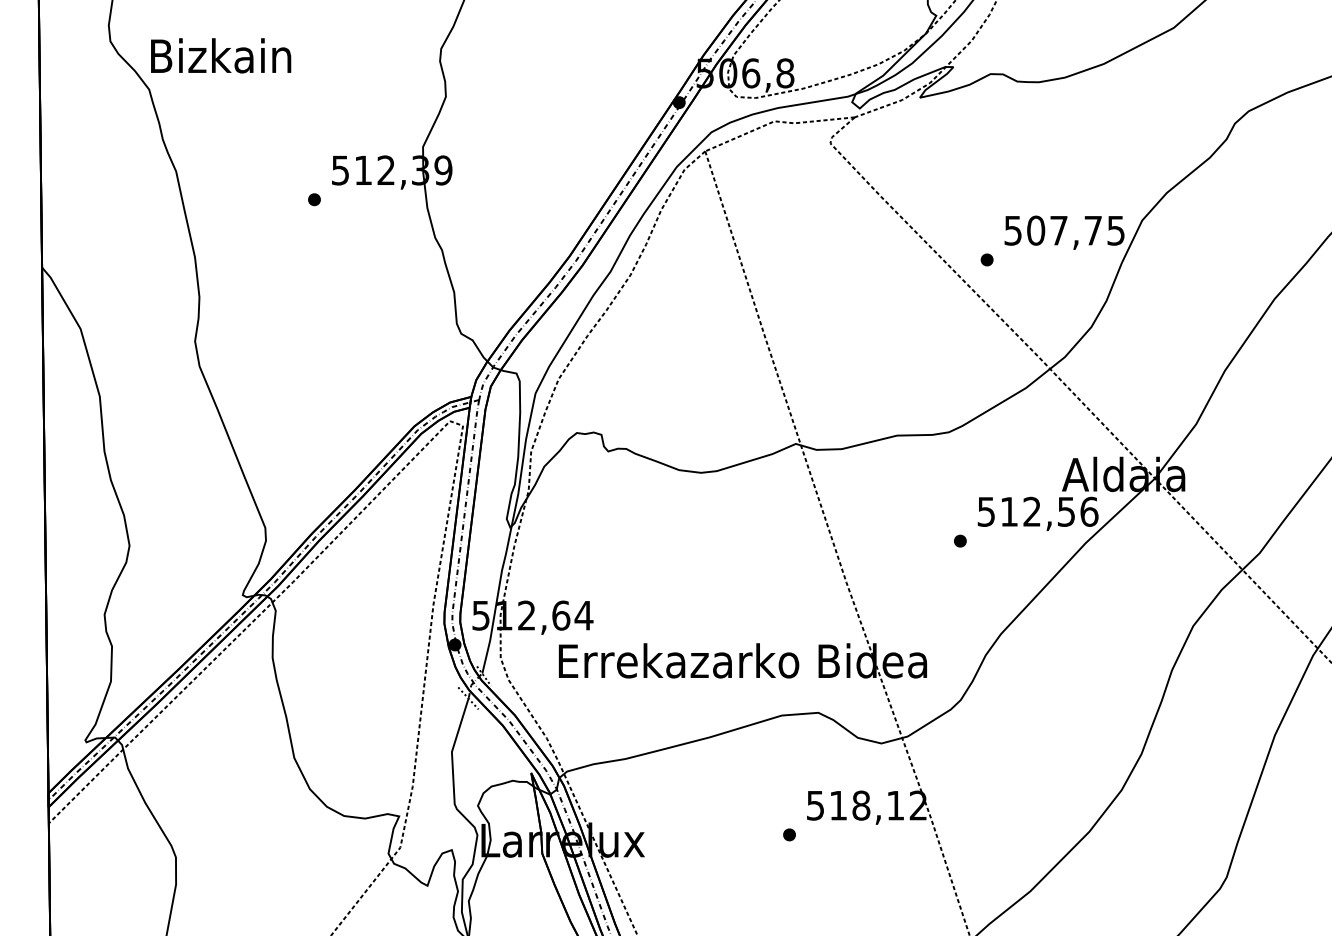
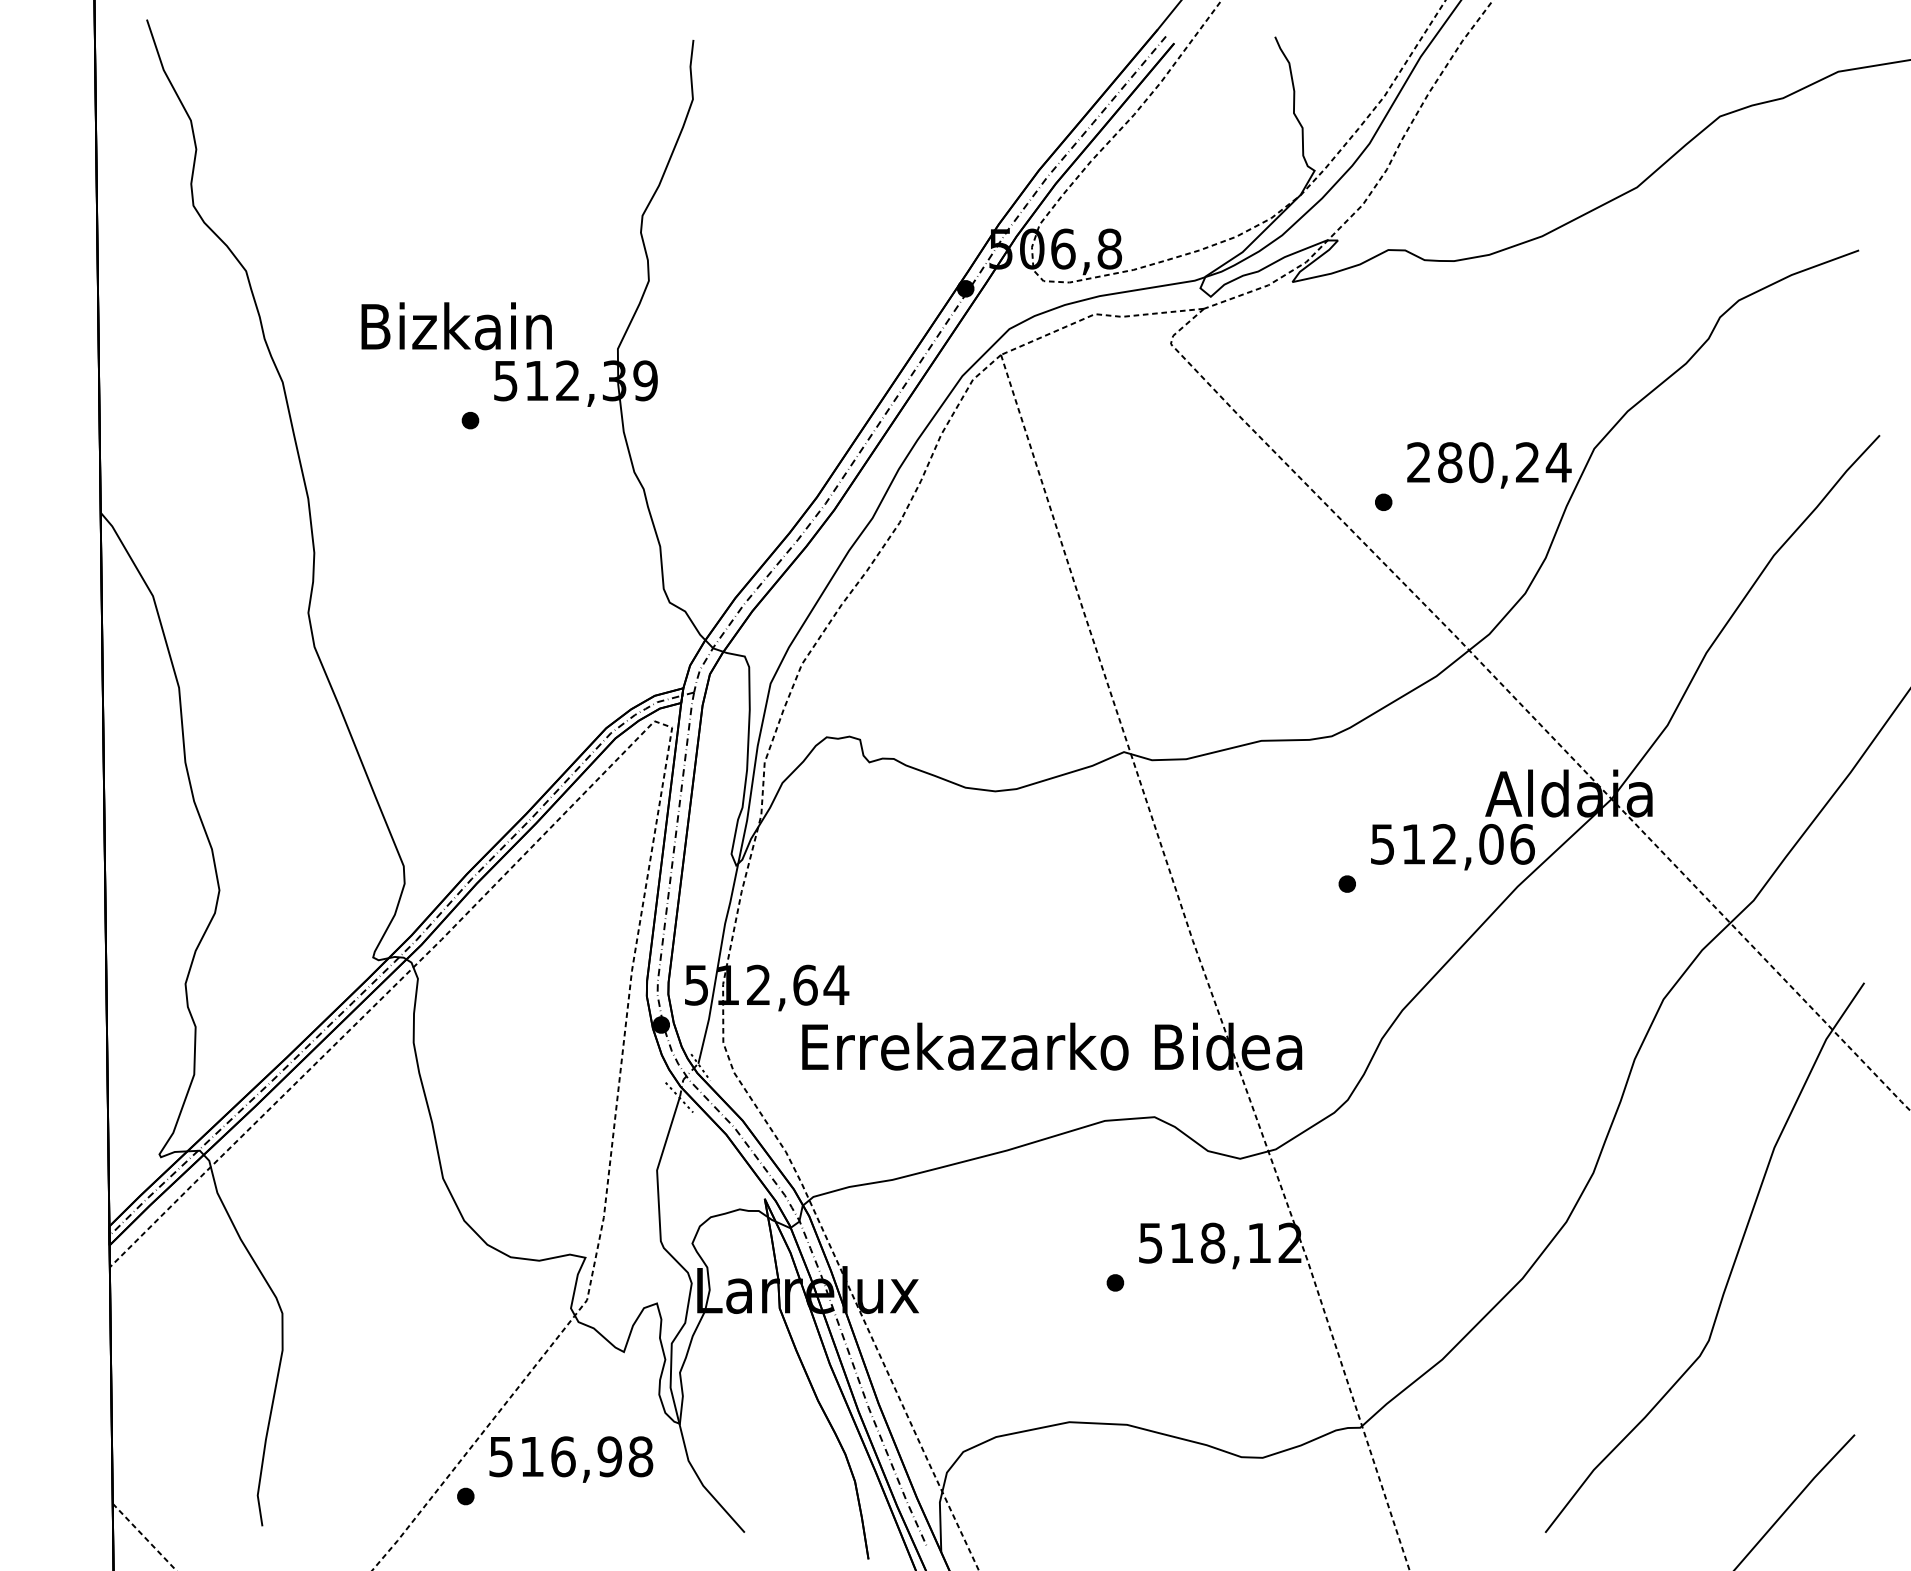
text: (220, 56) -> (456, 326), moved
text: (1065, 230) -> (1489, 462), 507,75 -> 280,24
text: (1066, 511) -> (1491, 843), 512,56 -> 512,06

